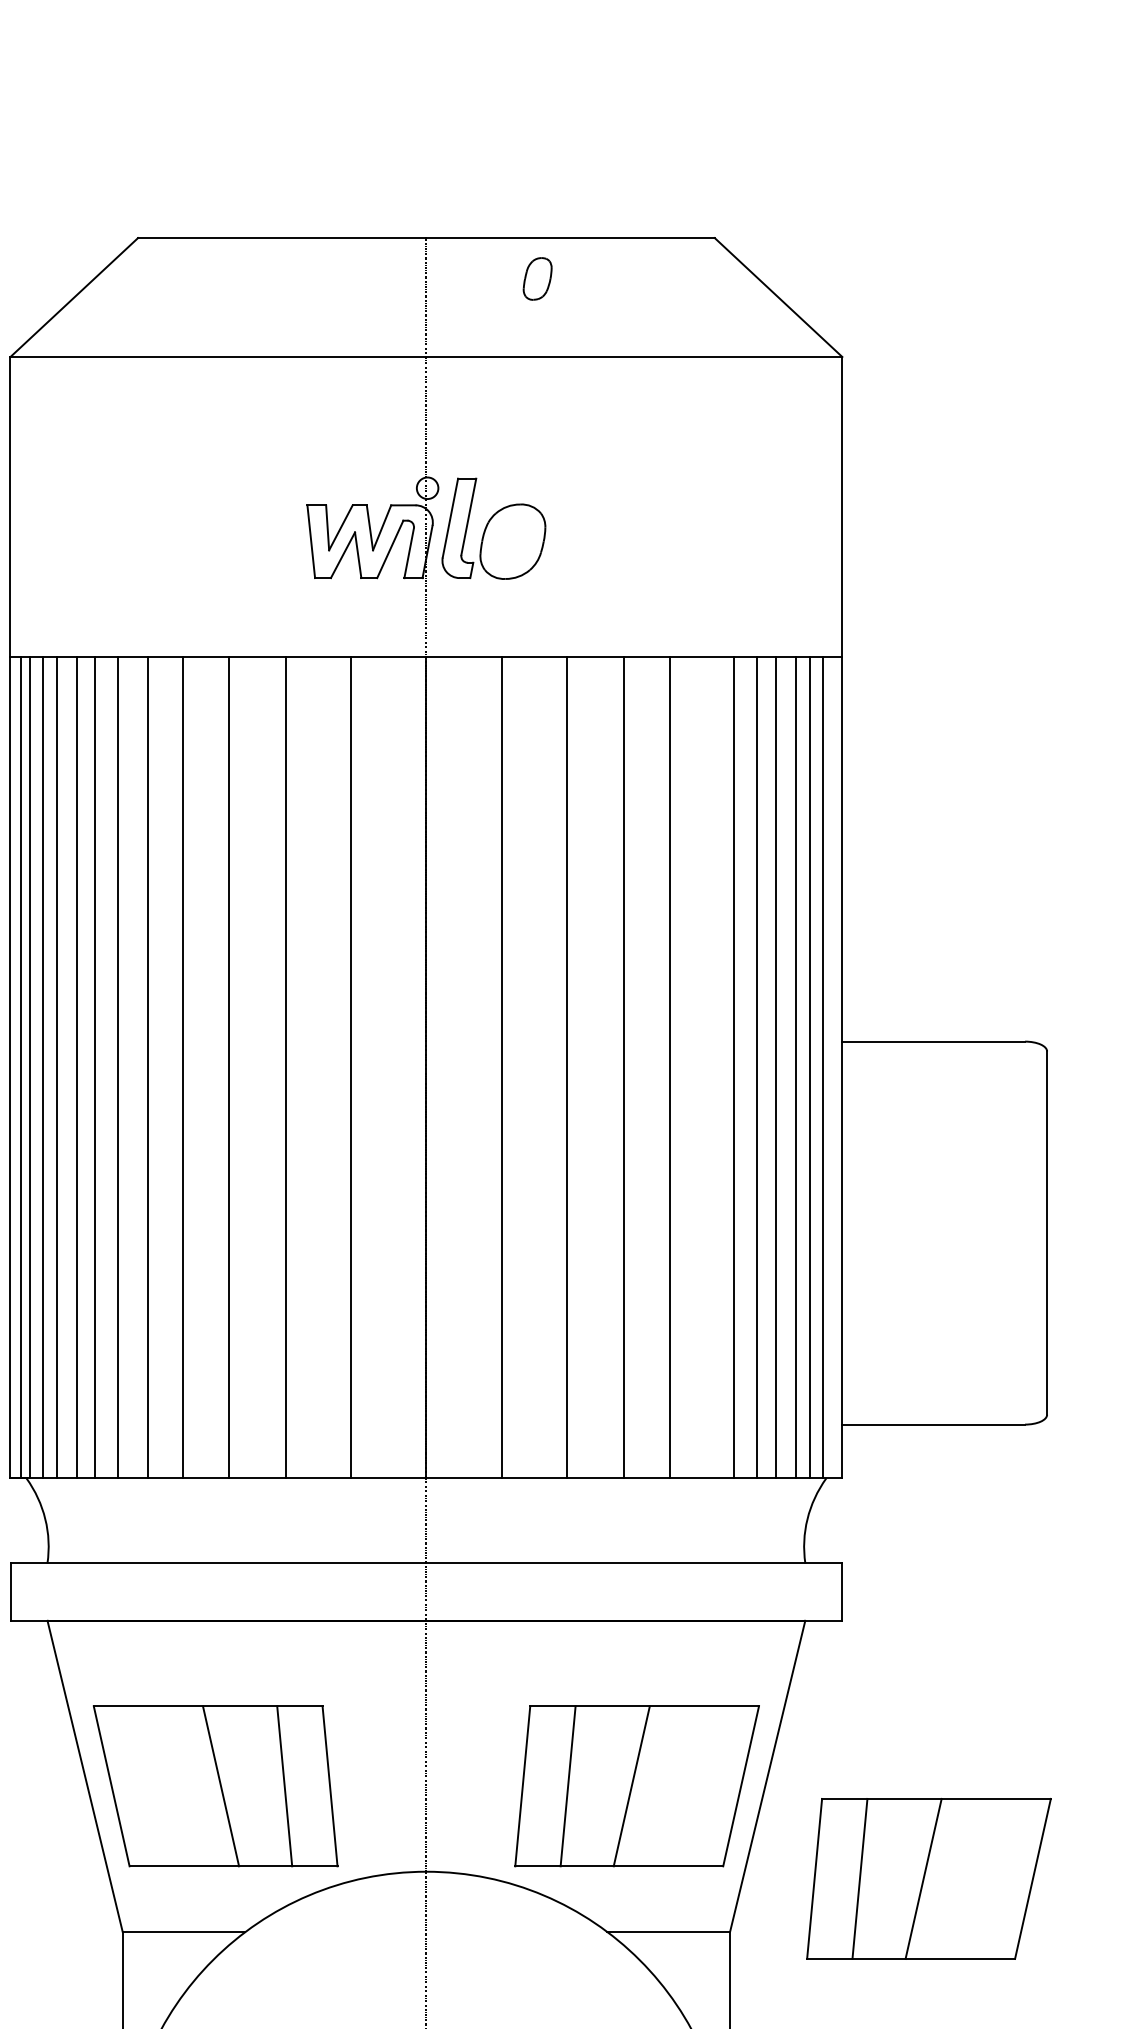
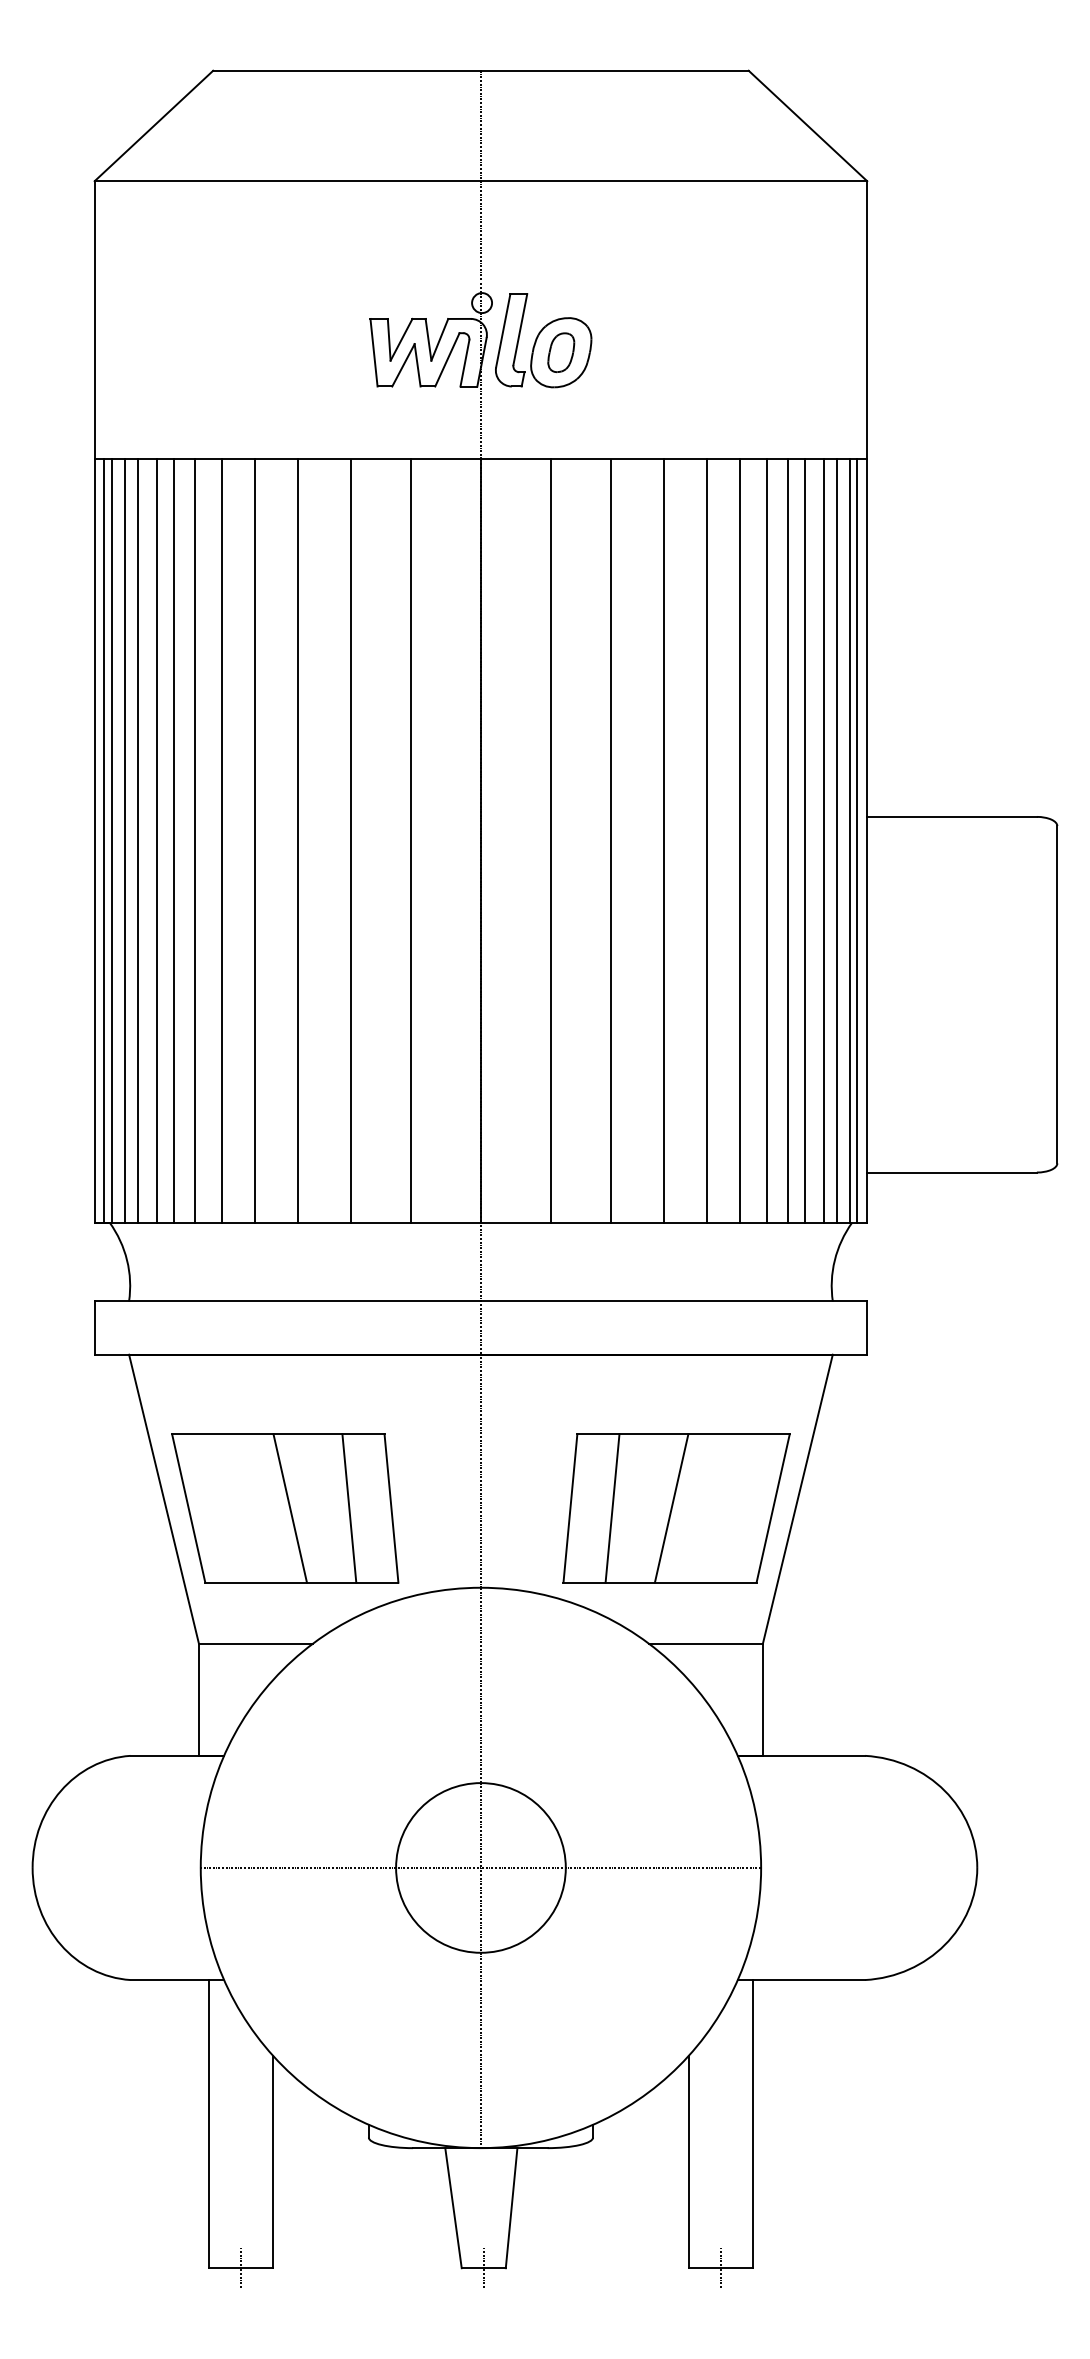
part: (537, 278) -> (561, 352), moved
line: (704, 1067) -> (739, 840), added
line: (831, 1067) -> (857, 840), added
part: (928, 1879) -> (947, 1594), removed

